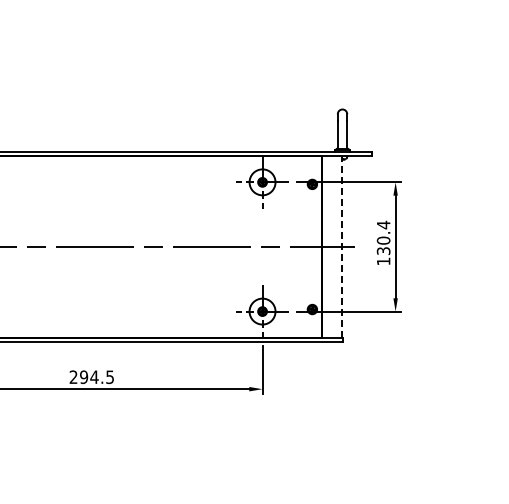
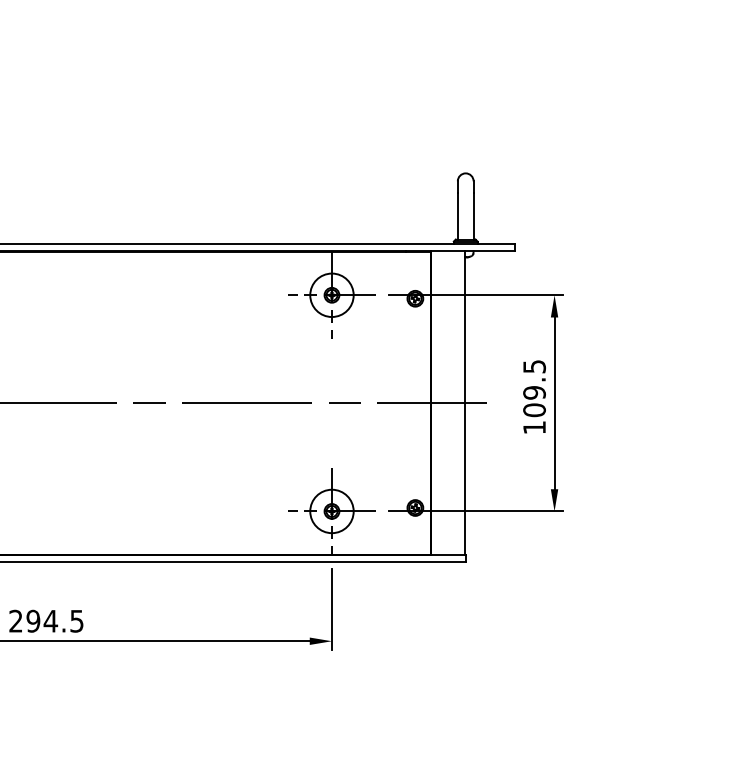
text: (383, 237) -> (534, 387), 130.4 -> 109.5
line: (341, 246) -> (464, 402), dashed -> solid

